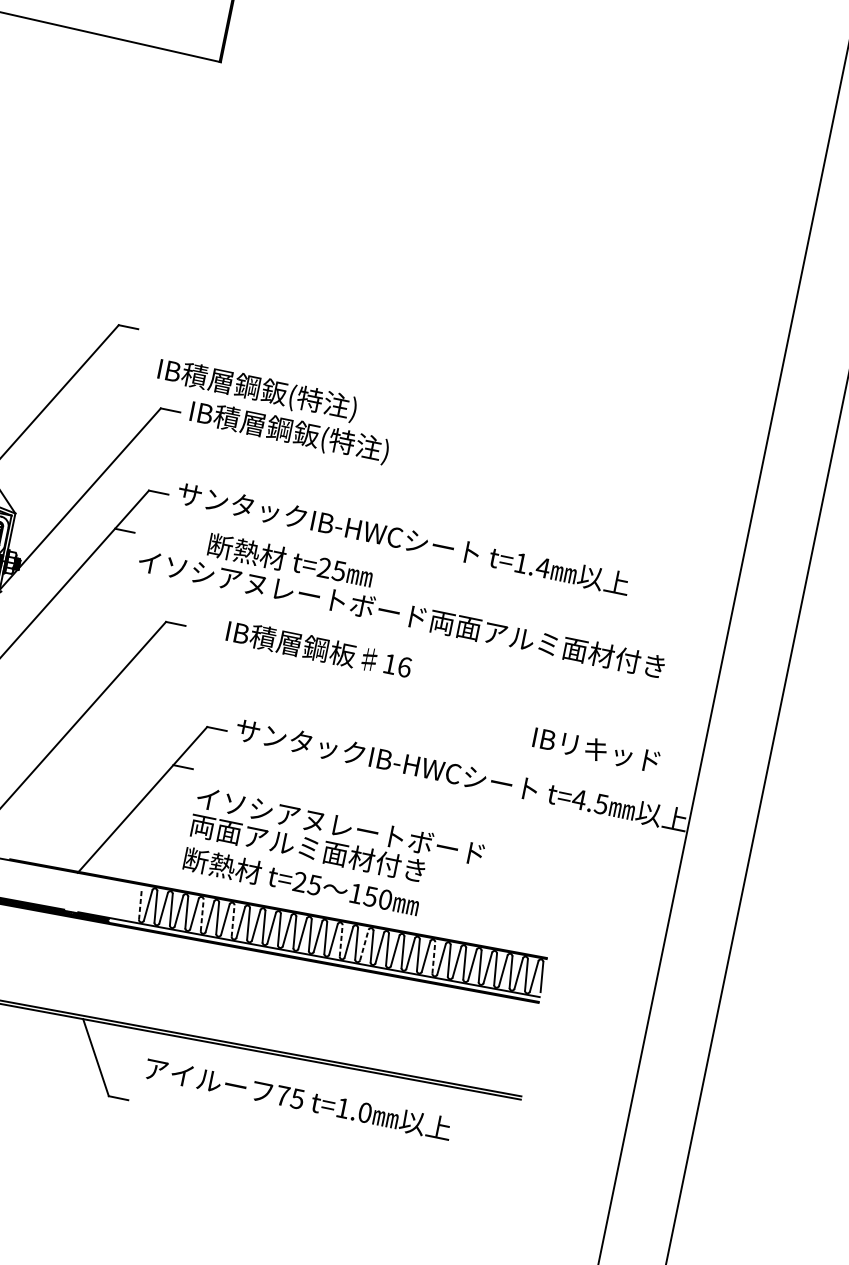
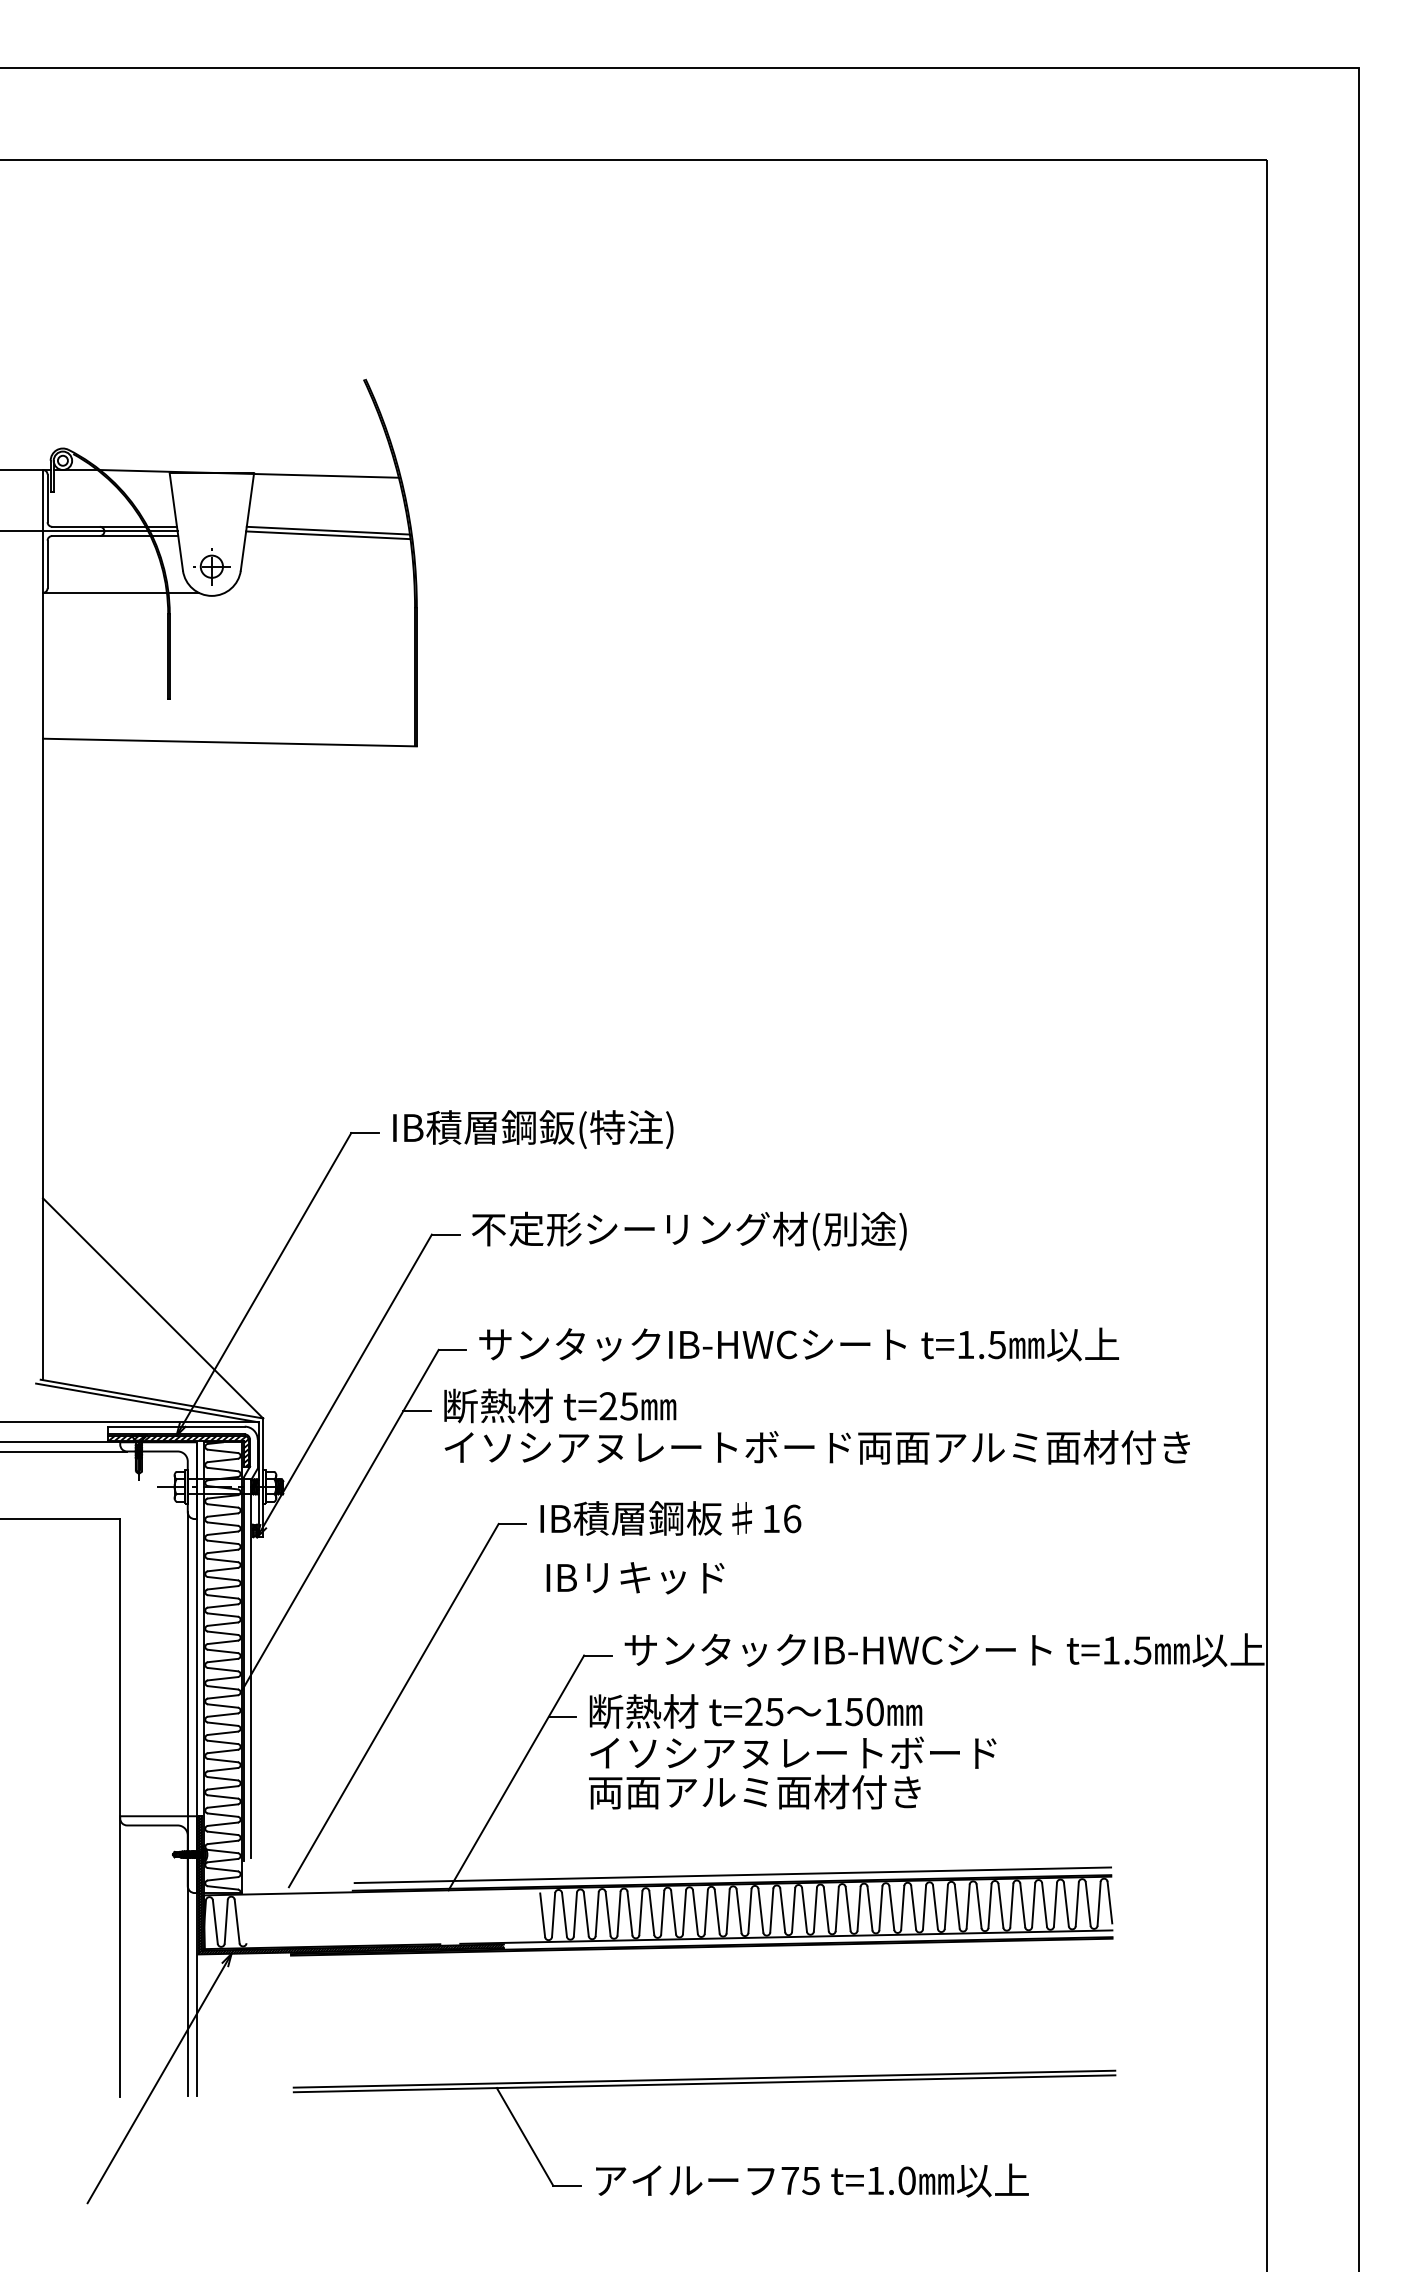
text: (257, 389) -> (533, 1129), moved
text: (342, 442) -> (689, 1230), IB積層鋼鈑(特注) -> 不定形シーリング材(別途)
text: (290, 560) -> (560, 1405), moved
text: (542, 568) -> (996, 1345), t=1.4 -> t=1.5
text: (318, 649) -> (670, 1518), moved
text: (596, 750) -> (635, 1578), moved
text: (578, 799) -> (1110, 1650), t=4.5 -> t=1.5
text: (301, 882) -> (755, 1711), moved
line: (279, 903) -> (732, 1875), added
line: (140, 904) -> (542, 1915), dashed -> solid
line: (201, 915) -> (629, 1913), dashed -> solid
line: (233, 920) -> (673, 1912), dashed -> solid
line: (341, 941) -> (826, 1909), dashed -> solid
line: (364, 945) -> (859, 1908), dashed -> solid
line: (434, 957) -> (957, 1906), dashed -> solid
text: (298, 1098) -> (812, 2180), moved

